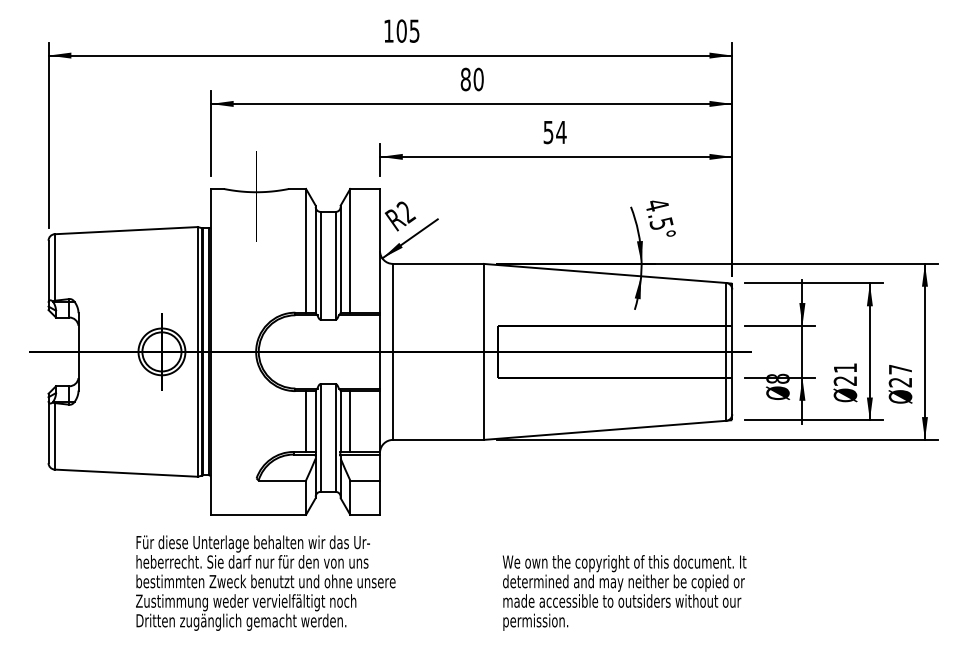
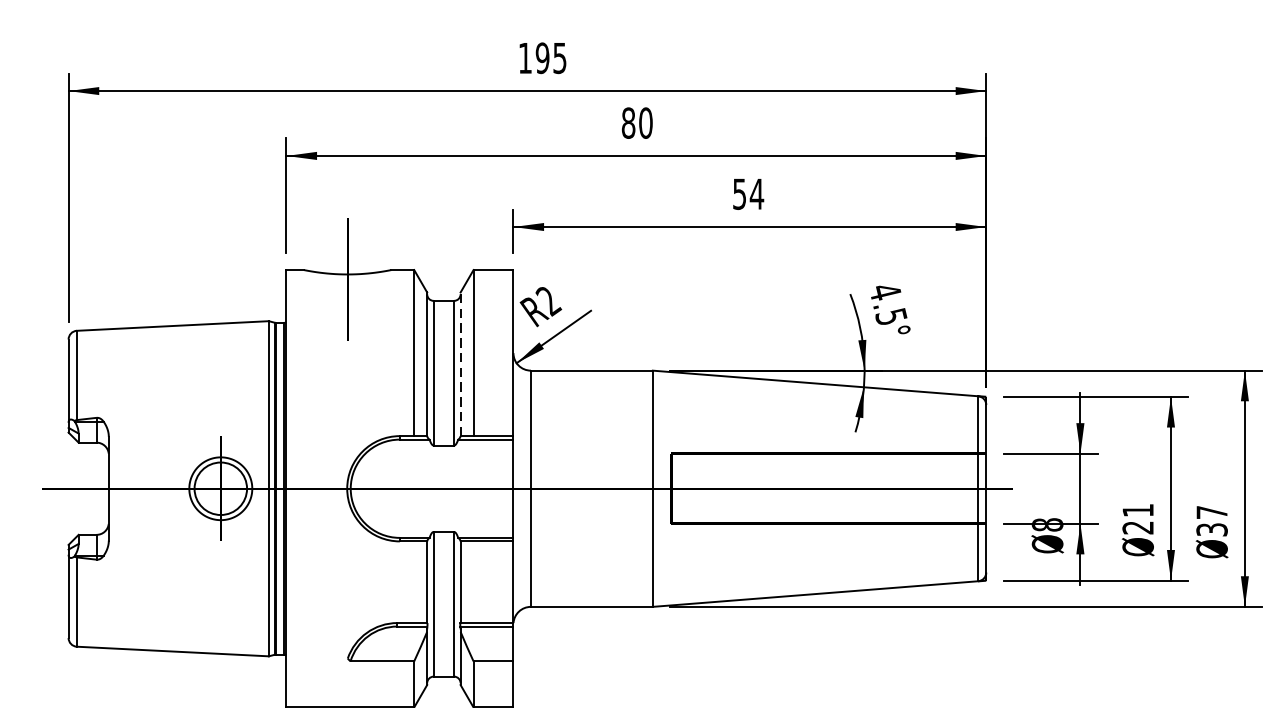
text: (401, 30) -> (542, 57), 105 -> 195
line: (340, 259) -> (460, 364), solid -> dashed
text: (900, 382) -> (1212, 529), 27 -> 37
line: (306, 421) -> (414, 582), removed
line: (350, 421) -> (473, 582), removed

